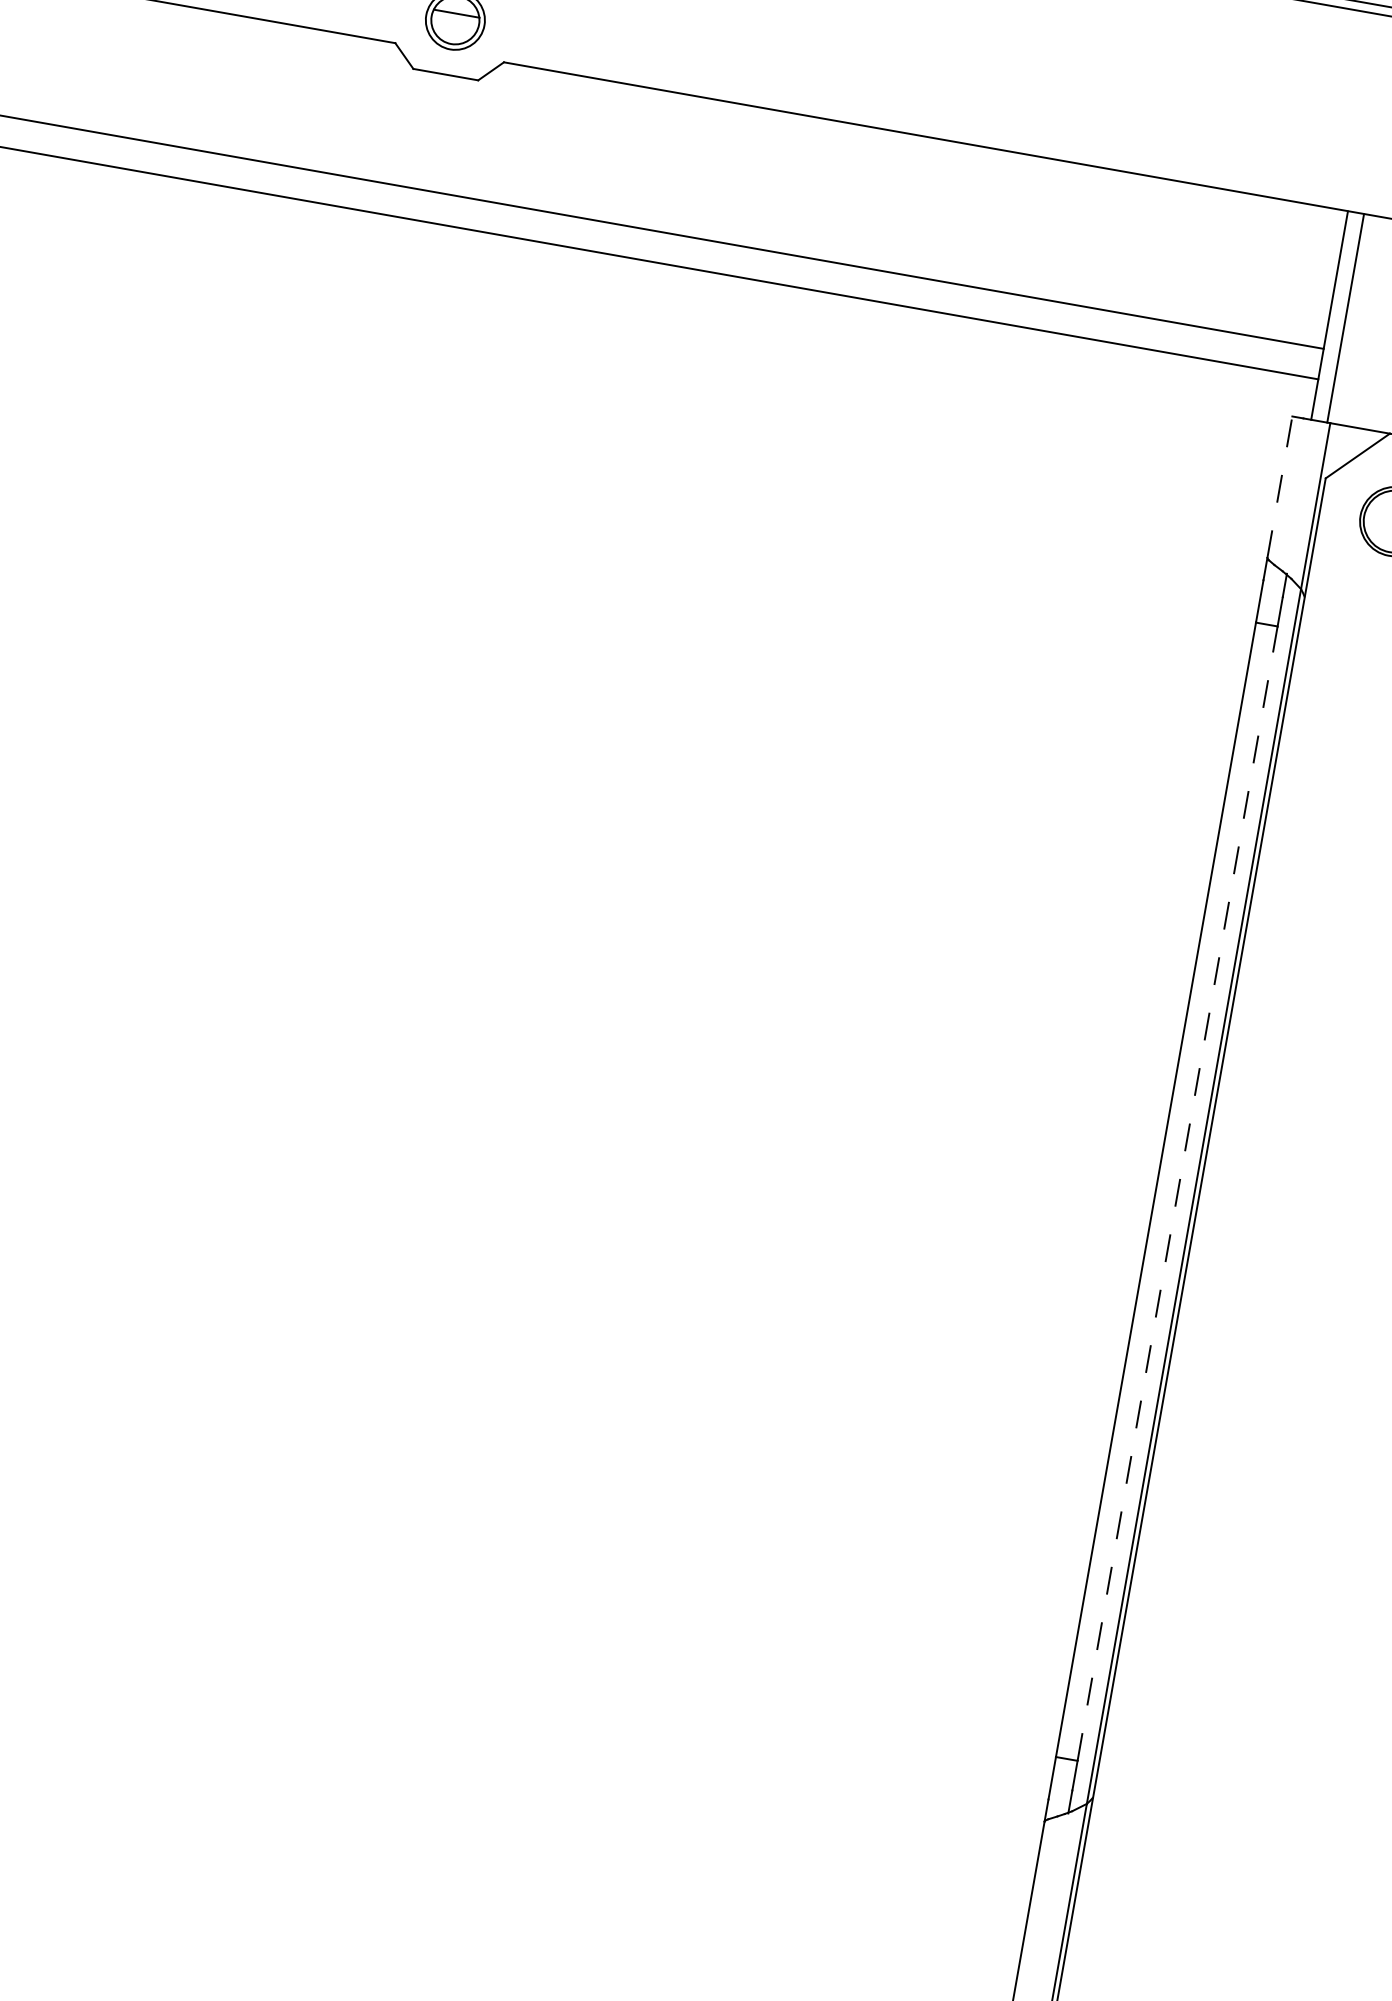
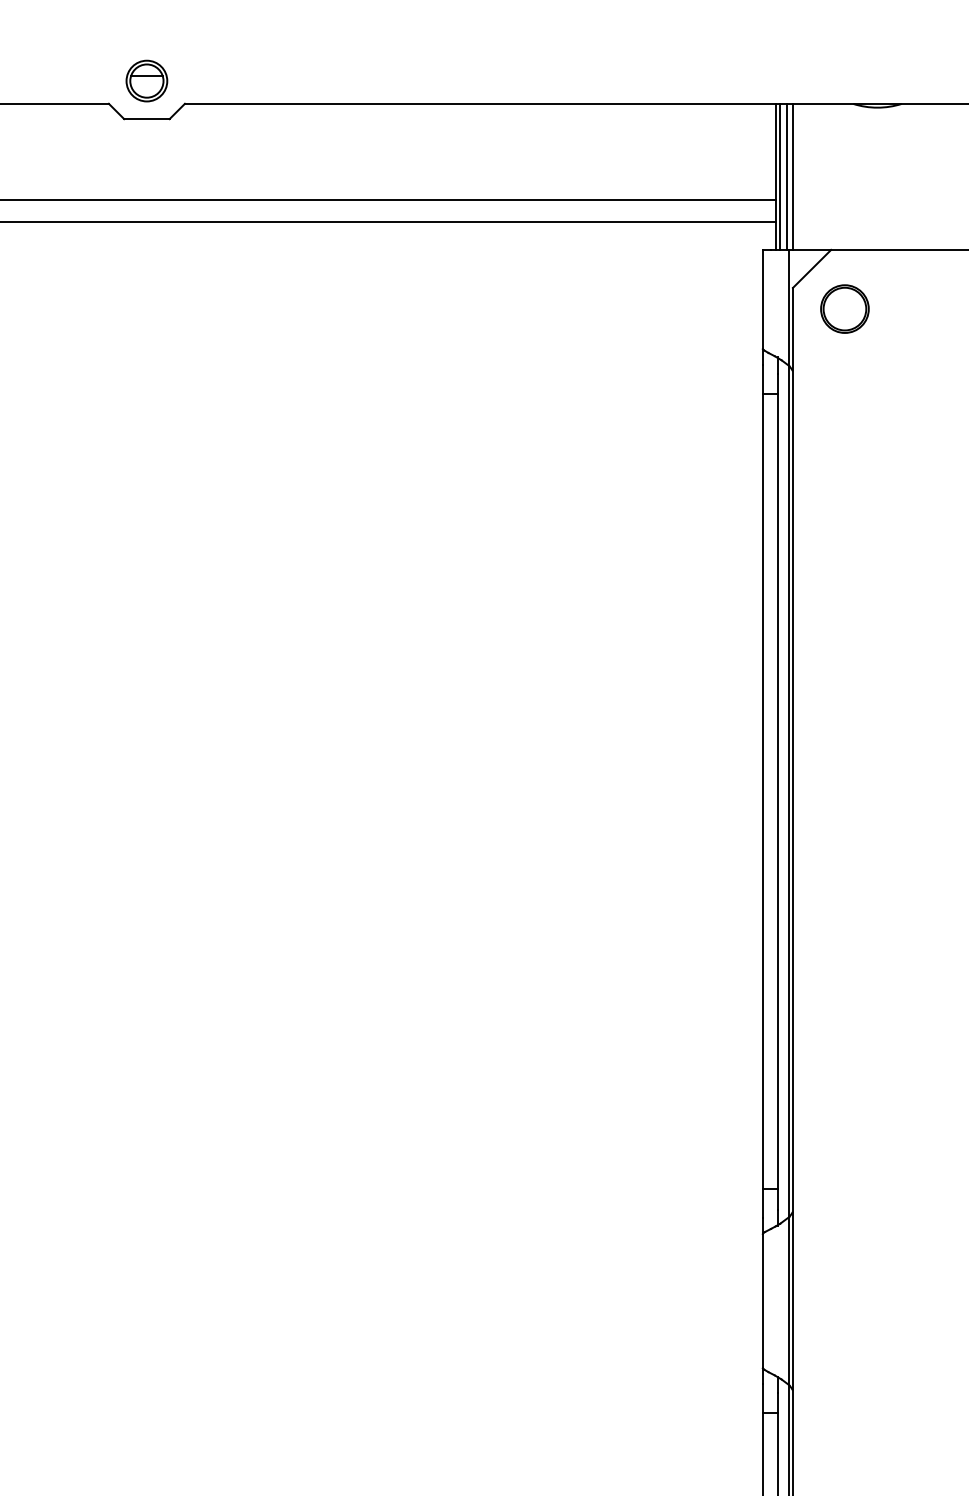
line: (1334, 315) -> (779, 176), added
line: (1353, 319) -> (792, 176), added
line: (1279, 487) -> (762, 299), dashed -> solid
line: (1176, 1193) -> (777, 791), dashed -> solid

